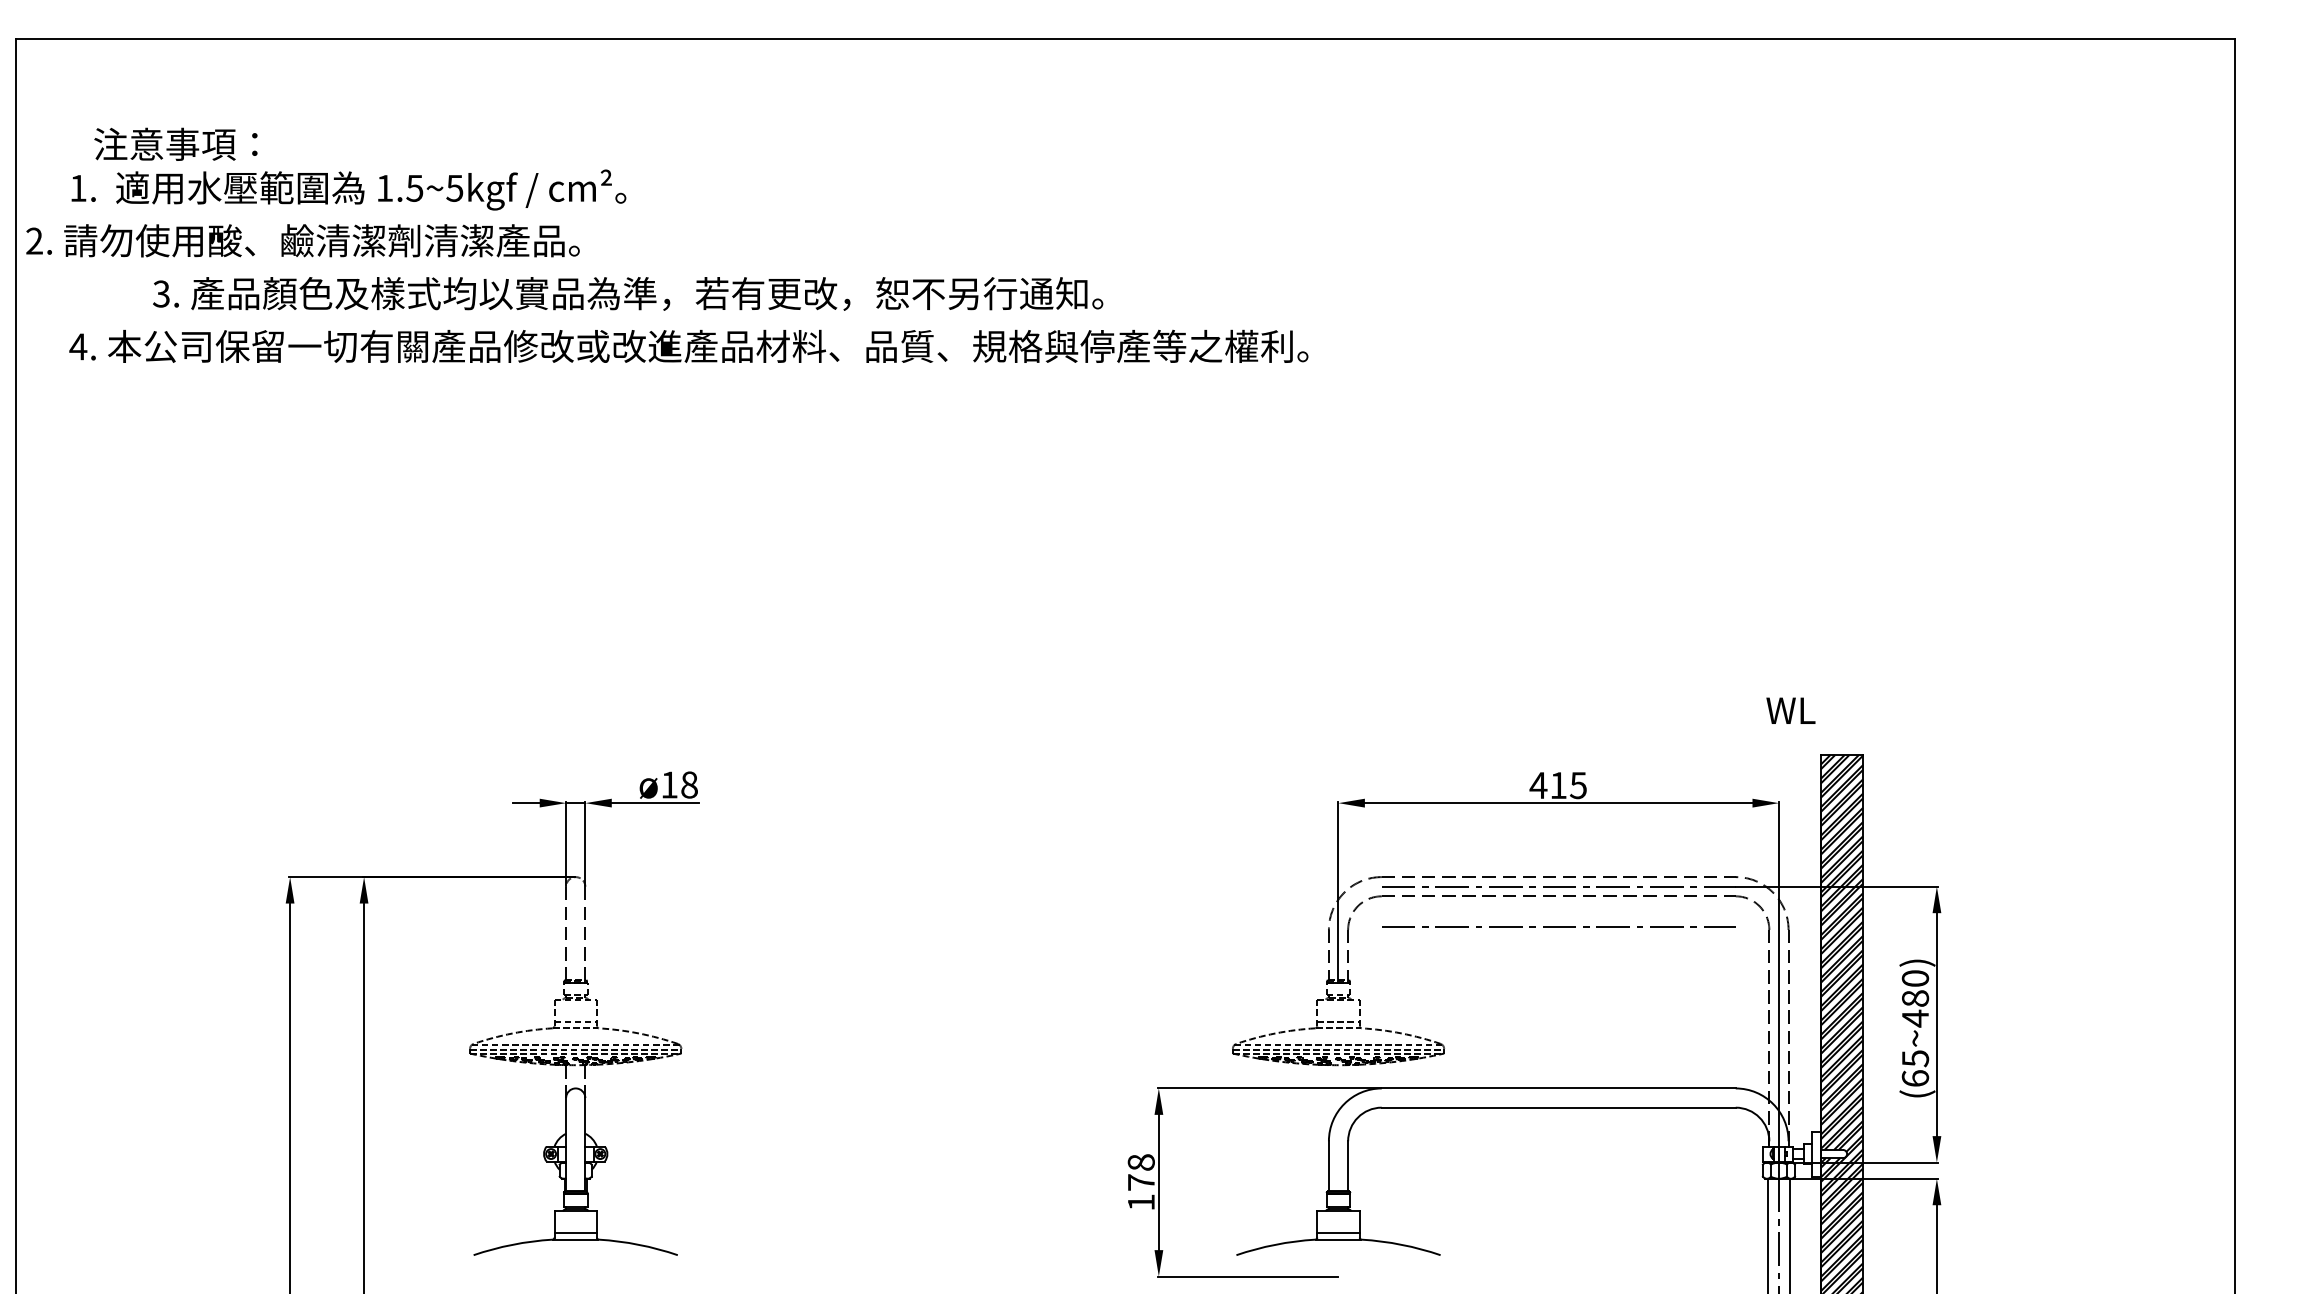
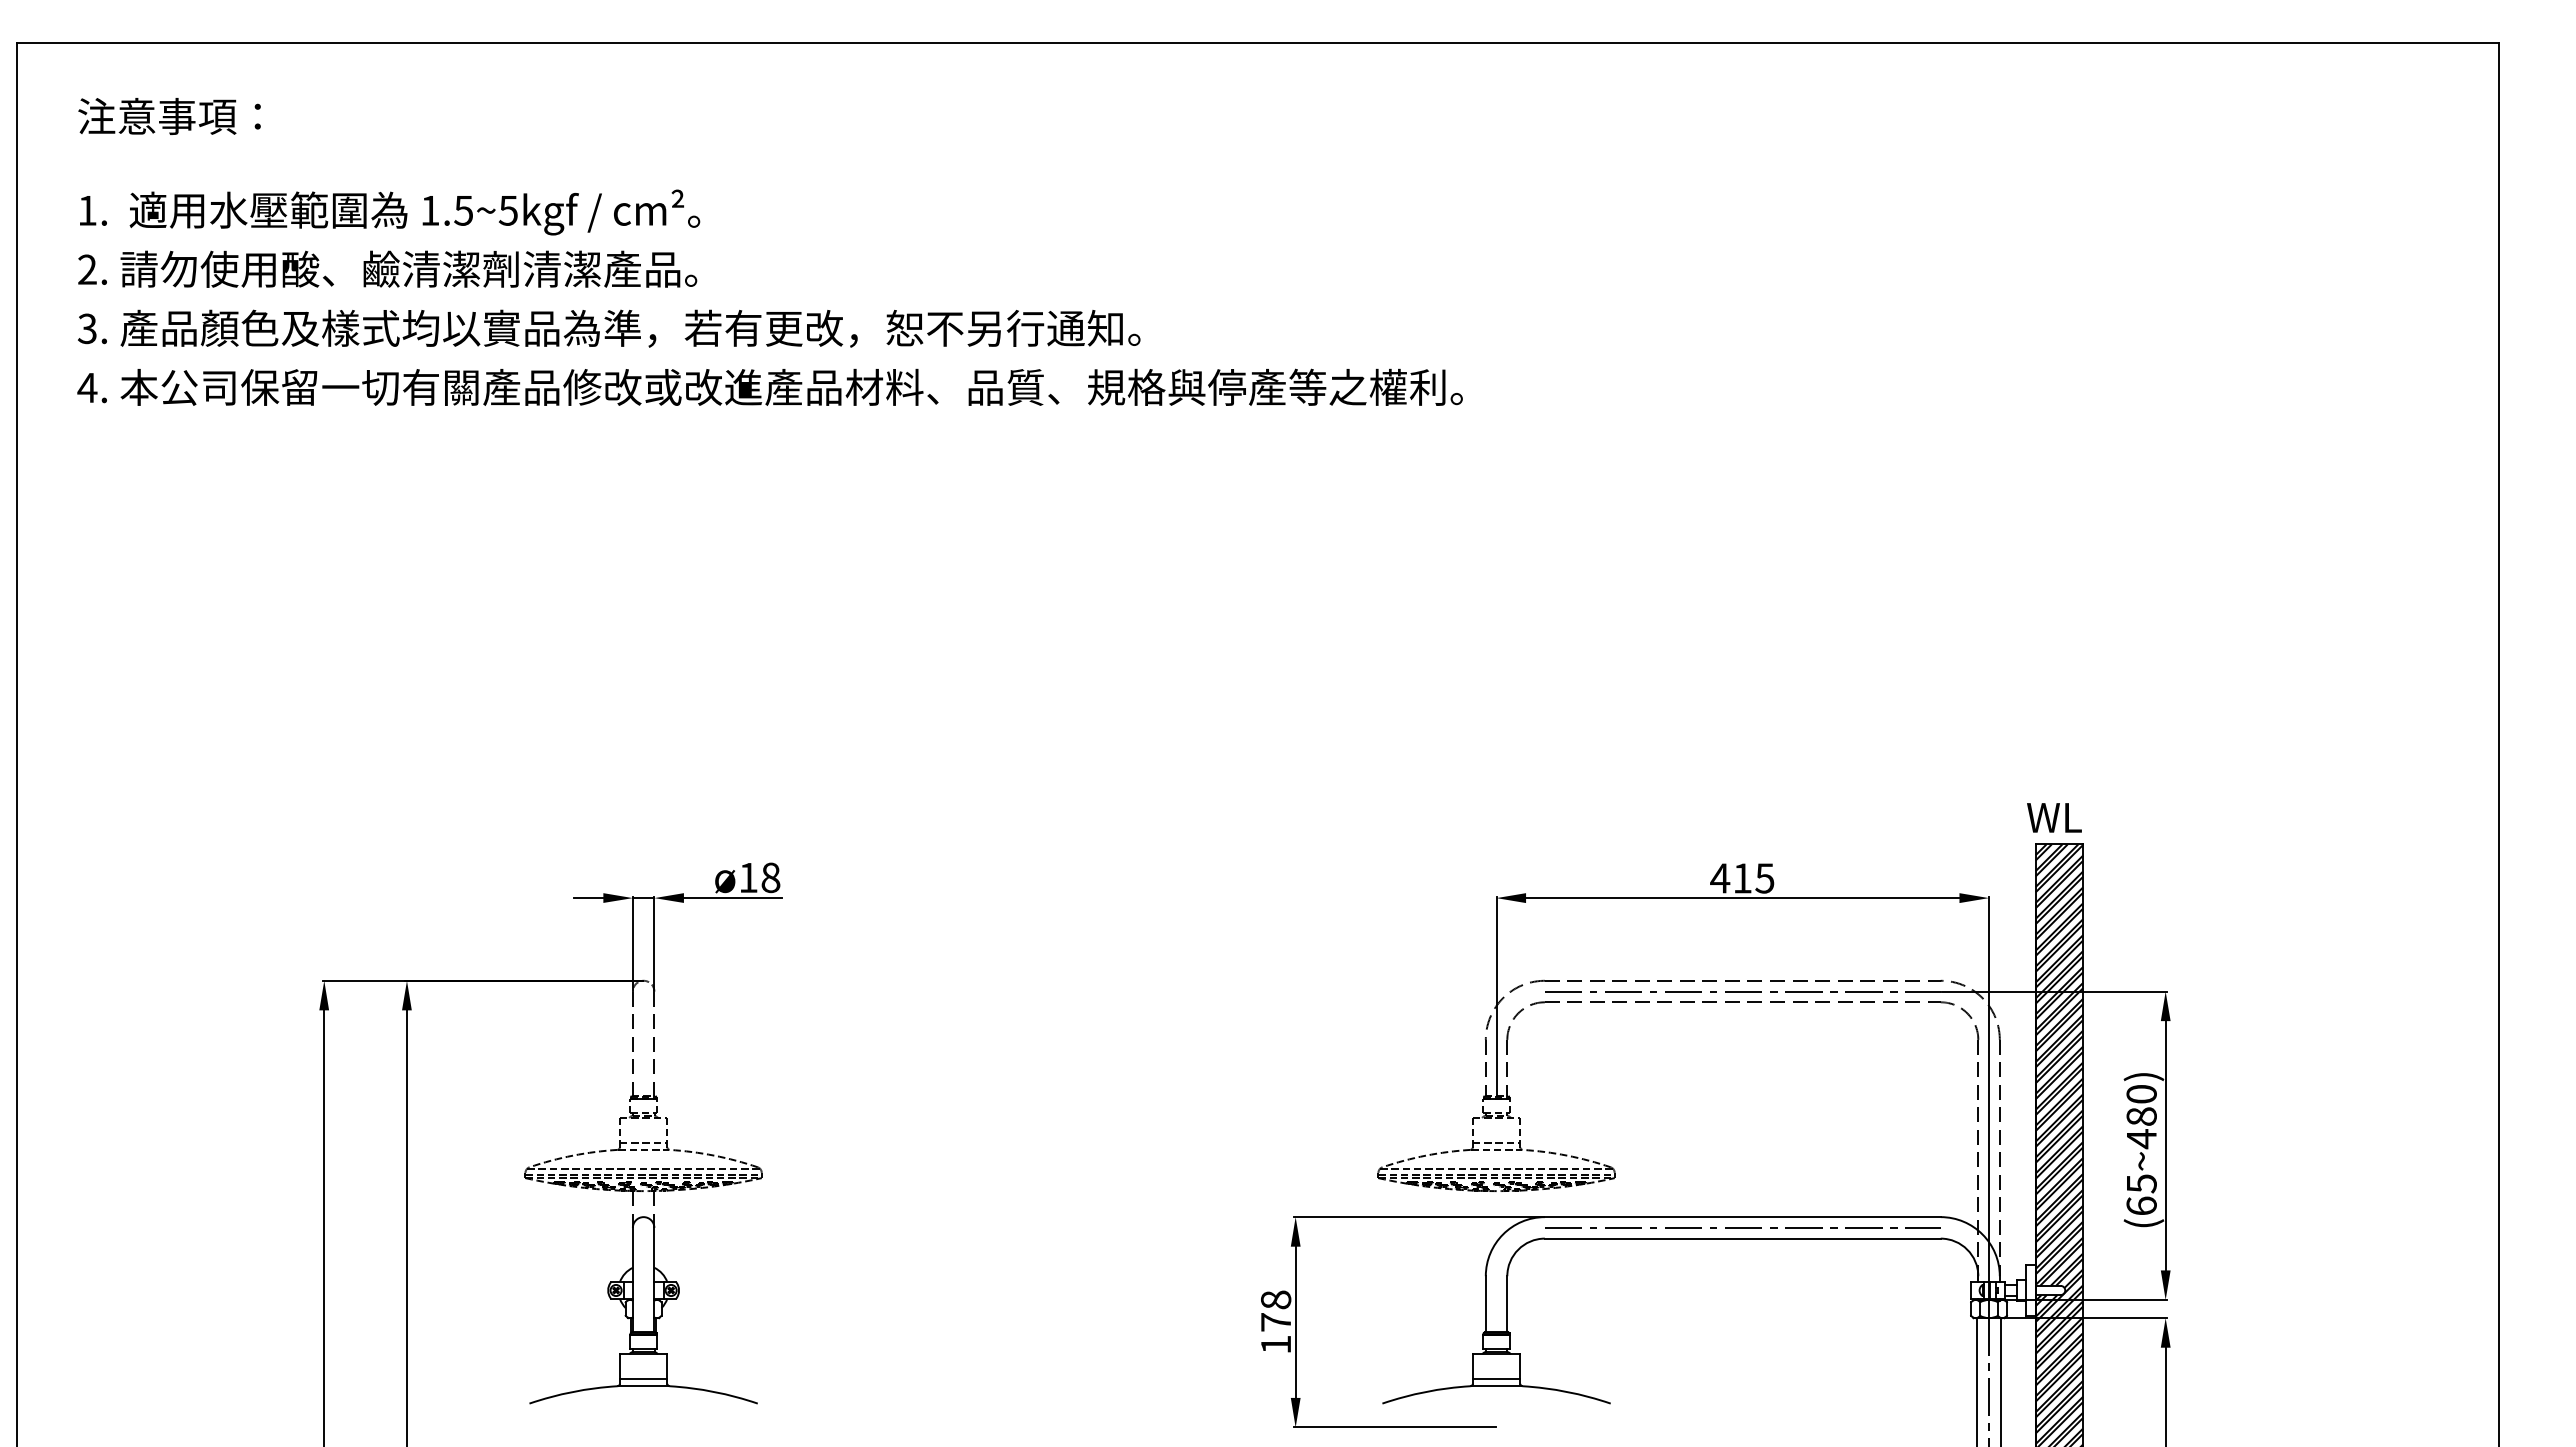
text: (175, 144) -> (169, 116), moved
text: (302, 240) -> (387, 268), moved
text: (628, 293) -> (609, 328), moved
text: (1790, 710) -> (2054, 817), moved
line: (1558, 926) -> (1742, 1227), moved

